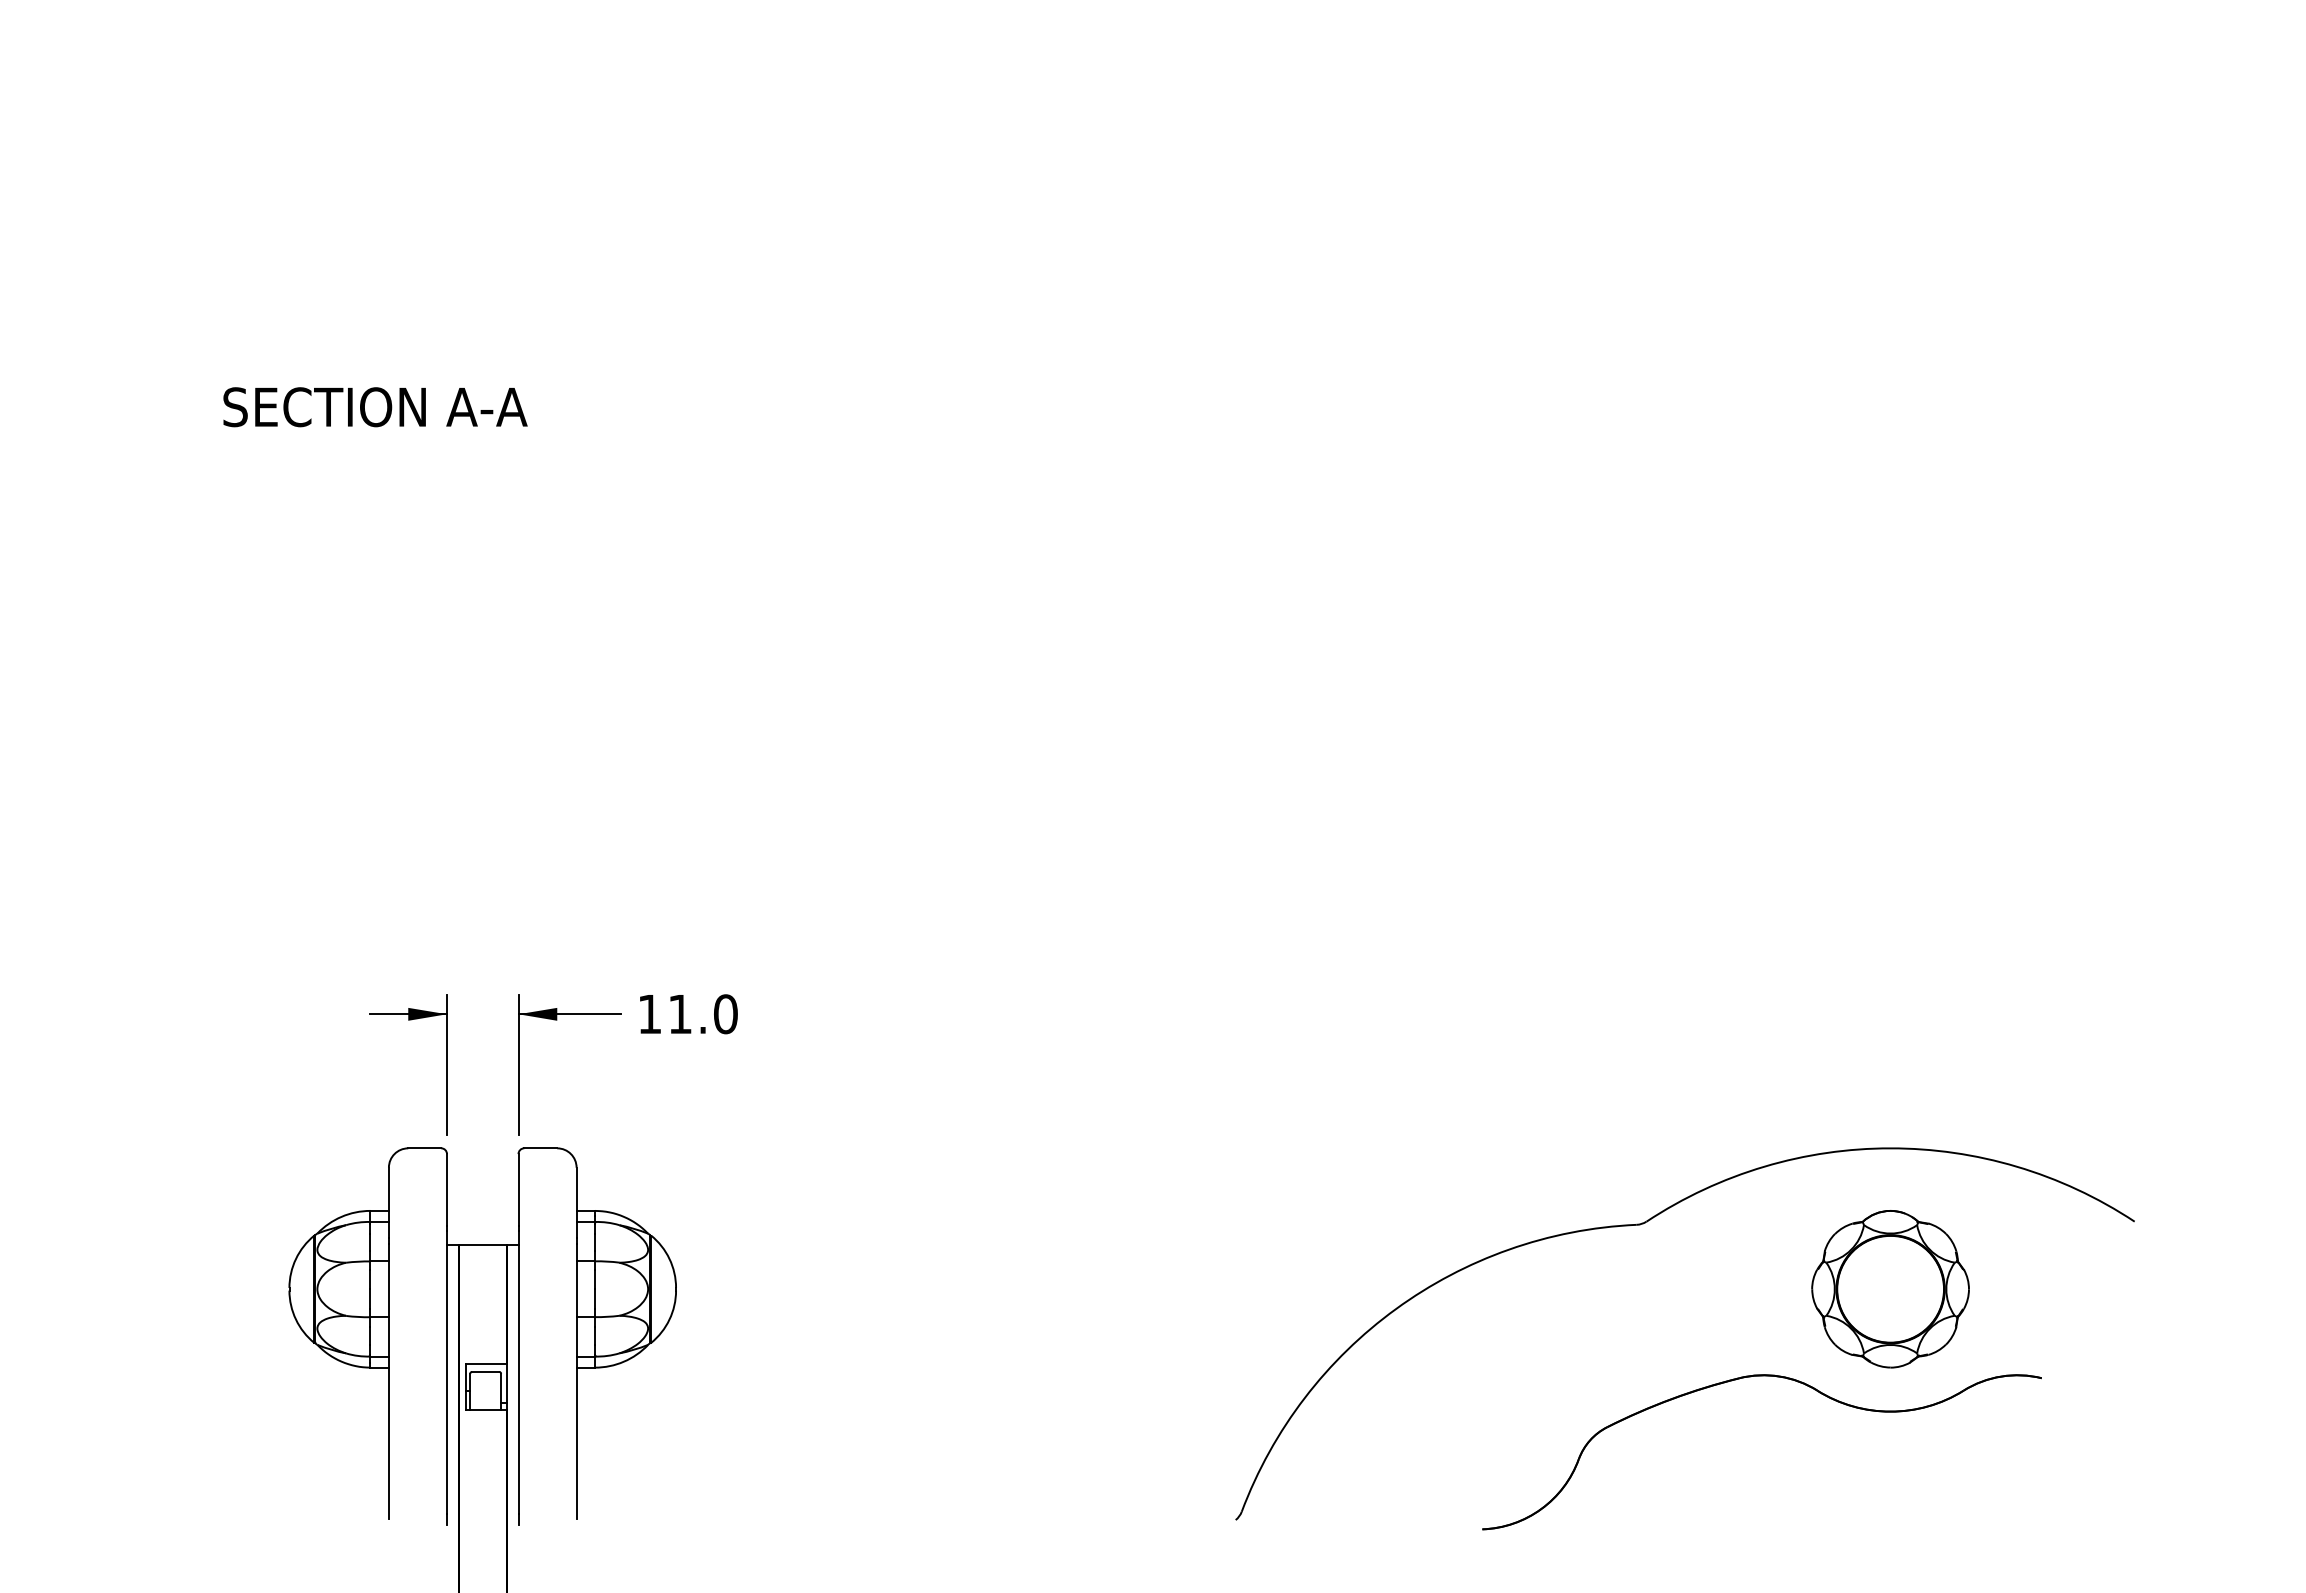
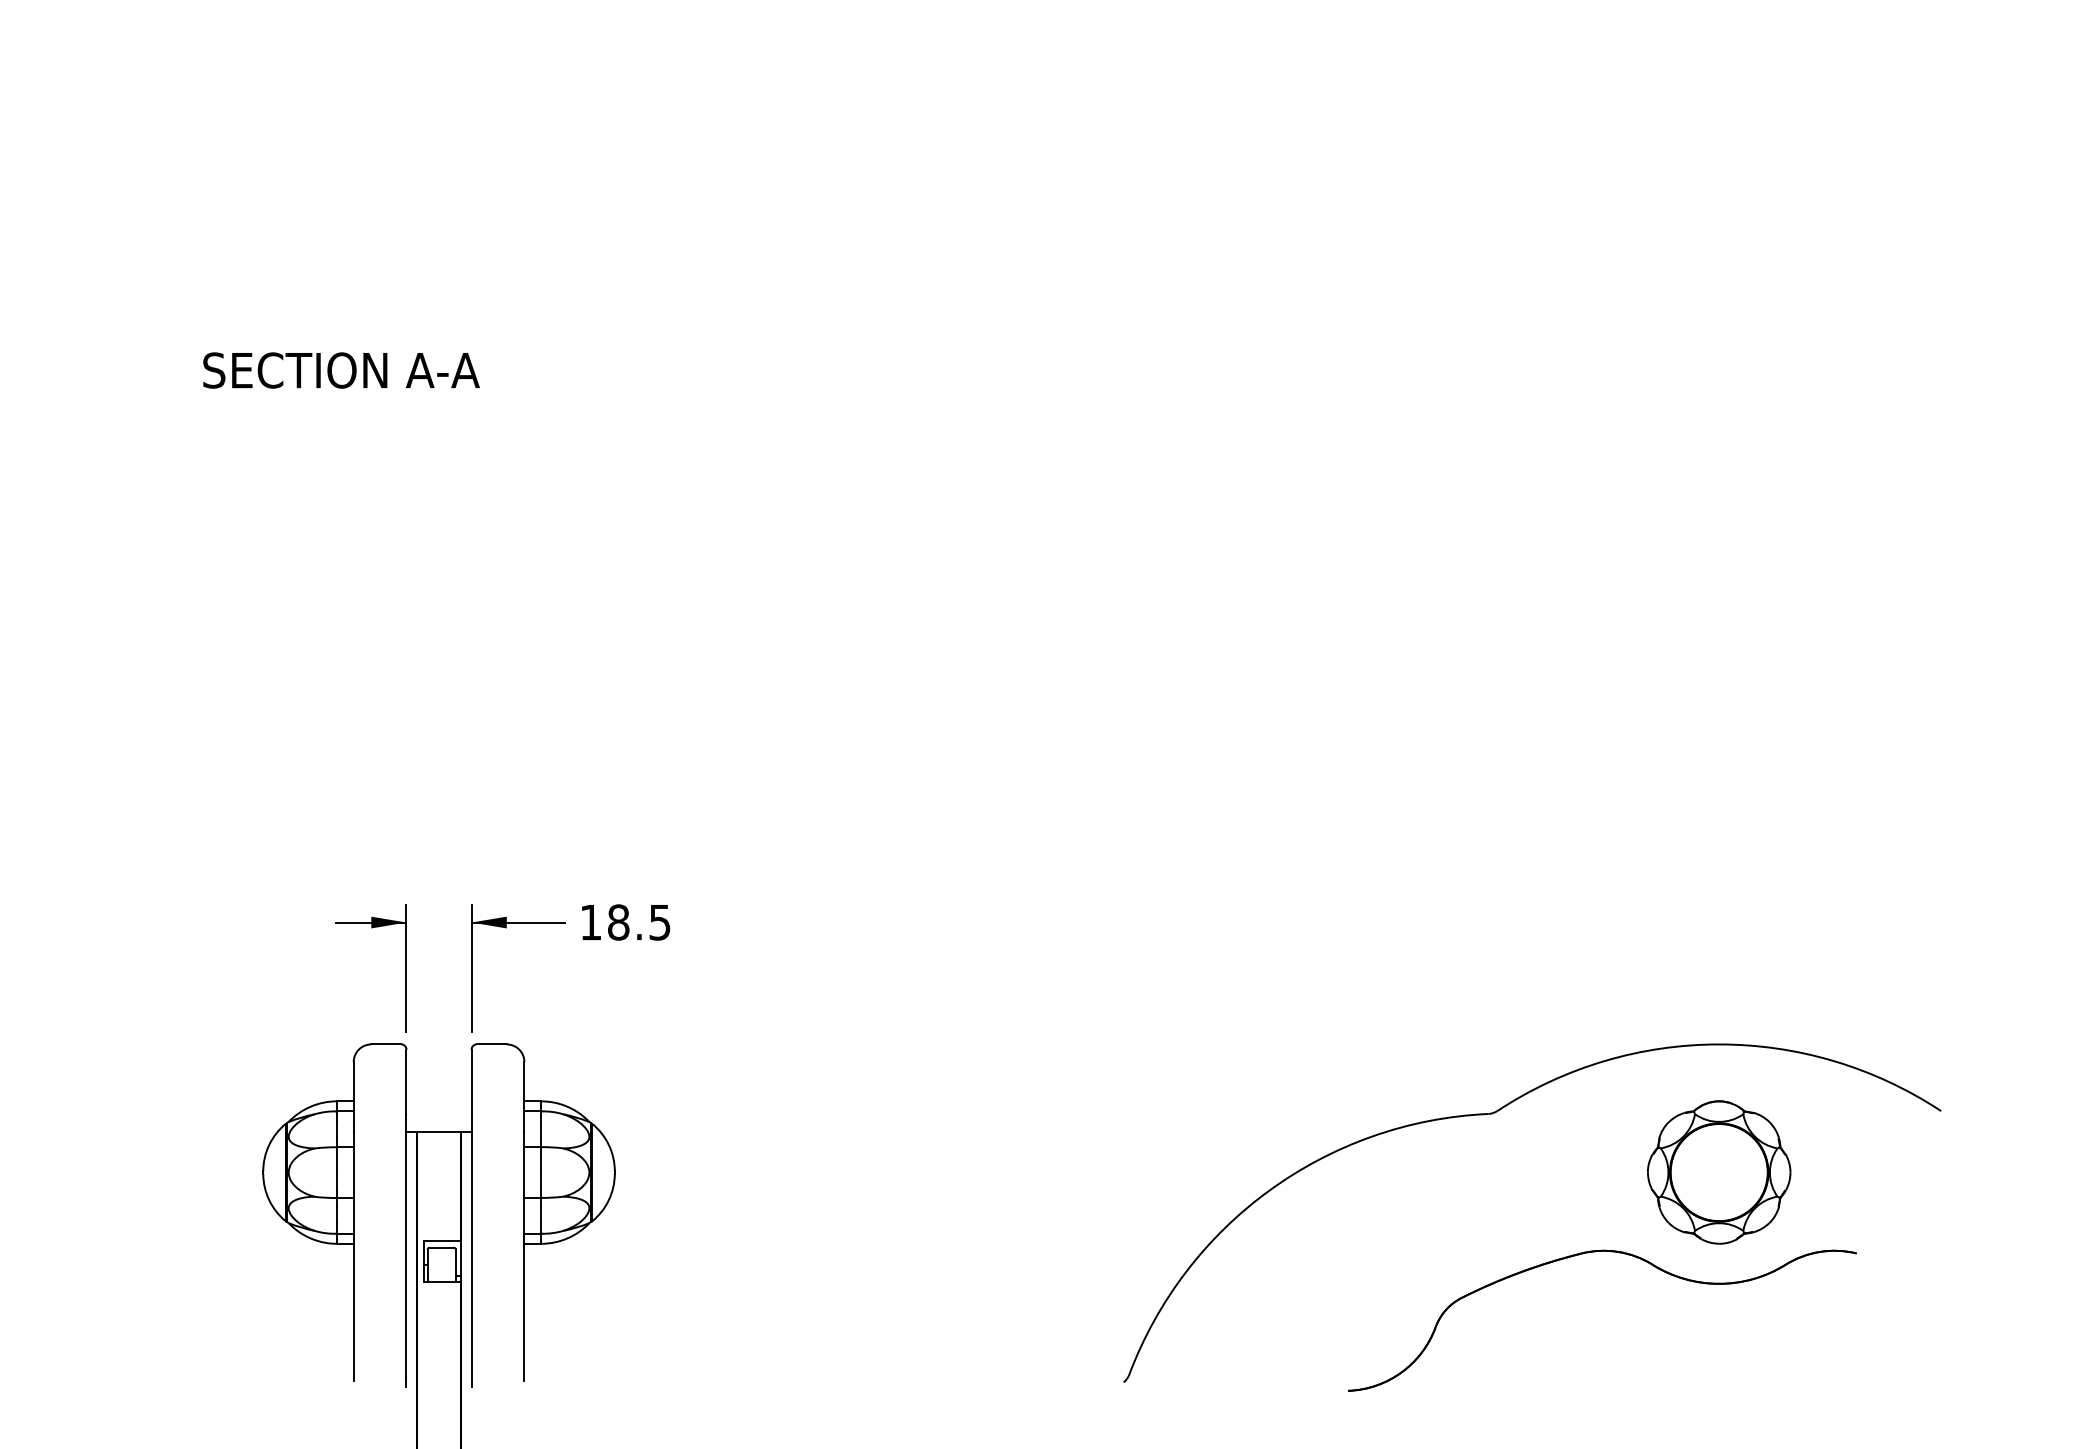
text: (702, 1014) -> (638, 922), 11.0 -> 18.5

